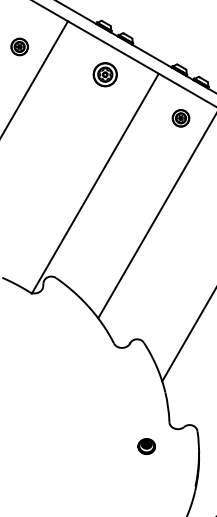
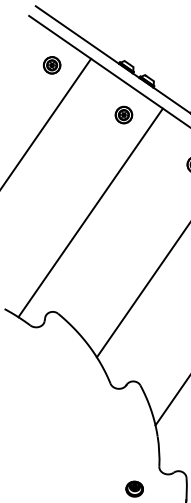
part: (19, 46) -> (51, 64), moved
part: (105, 74) -> (124, 114), size x0.71
line: (94, 183) -> (89, 212), moved

